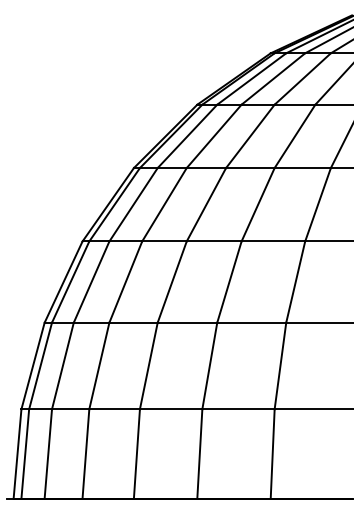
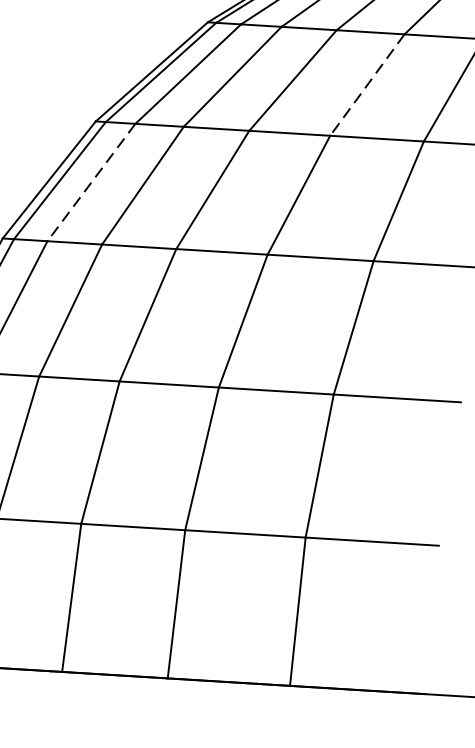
line: (295, 136) -> (368, 85), solid -> dashed
line: (133, 204) -> (91, 182), solid -> dashed

